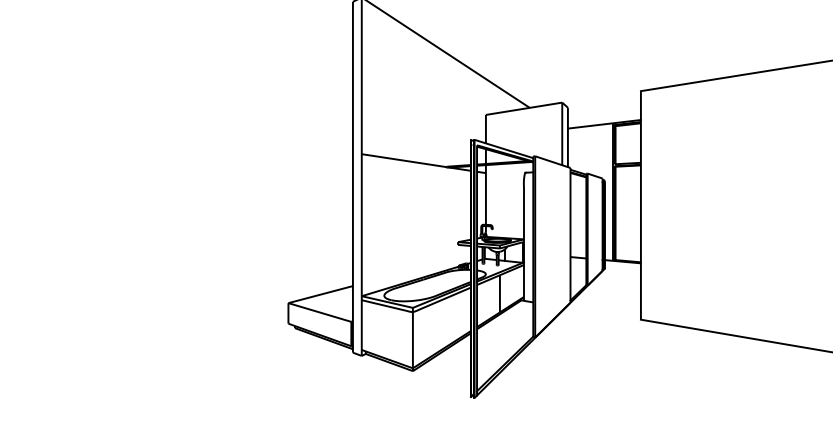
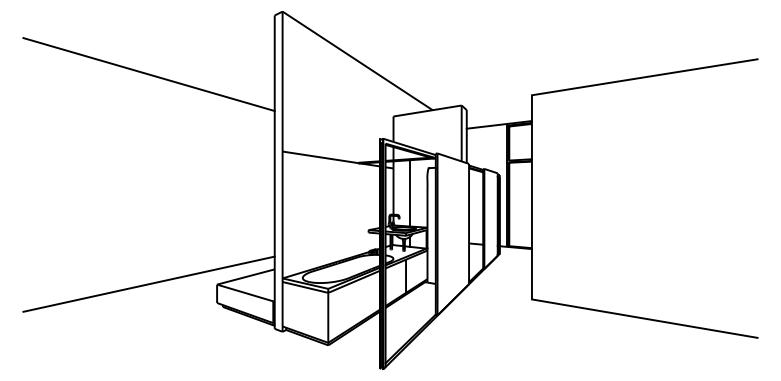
line: (211, 67) -> (148, 74), added
line: (504, 201) -> (410, 193), added
line: (211, 301) -> (148, 283), added

